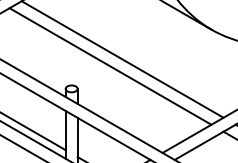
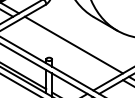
line: (111, 66) -> (68, 48), removed

